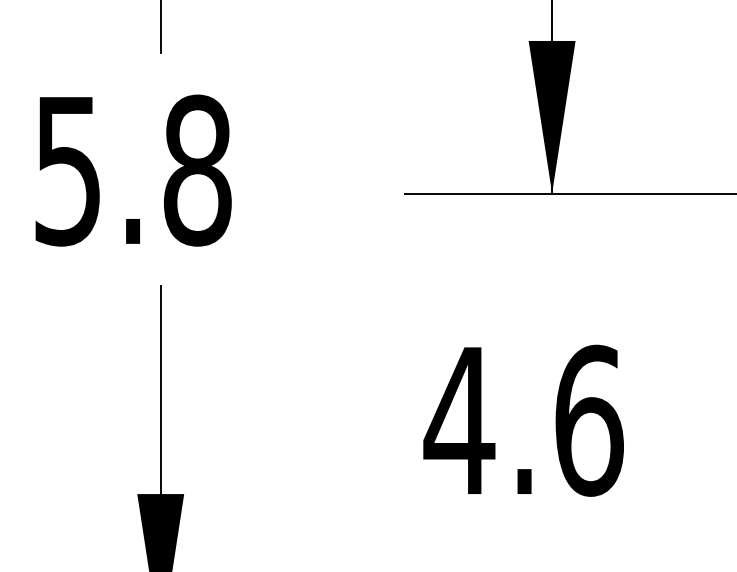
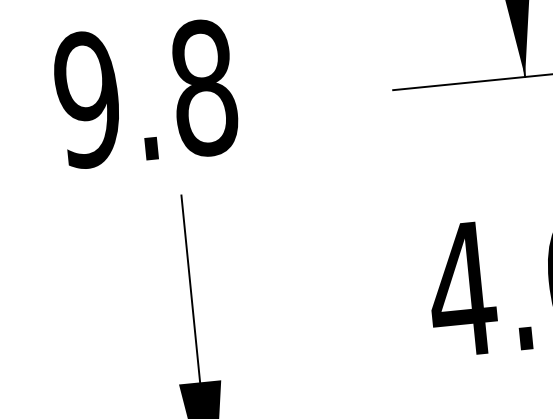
text: (67, 170) -> (87, 99), 5.8 -> 9.8

